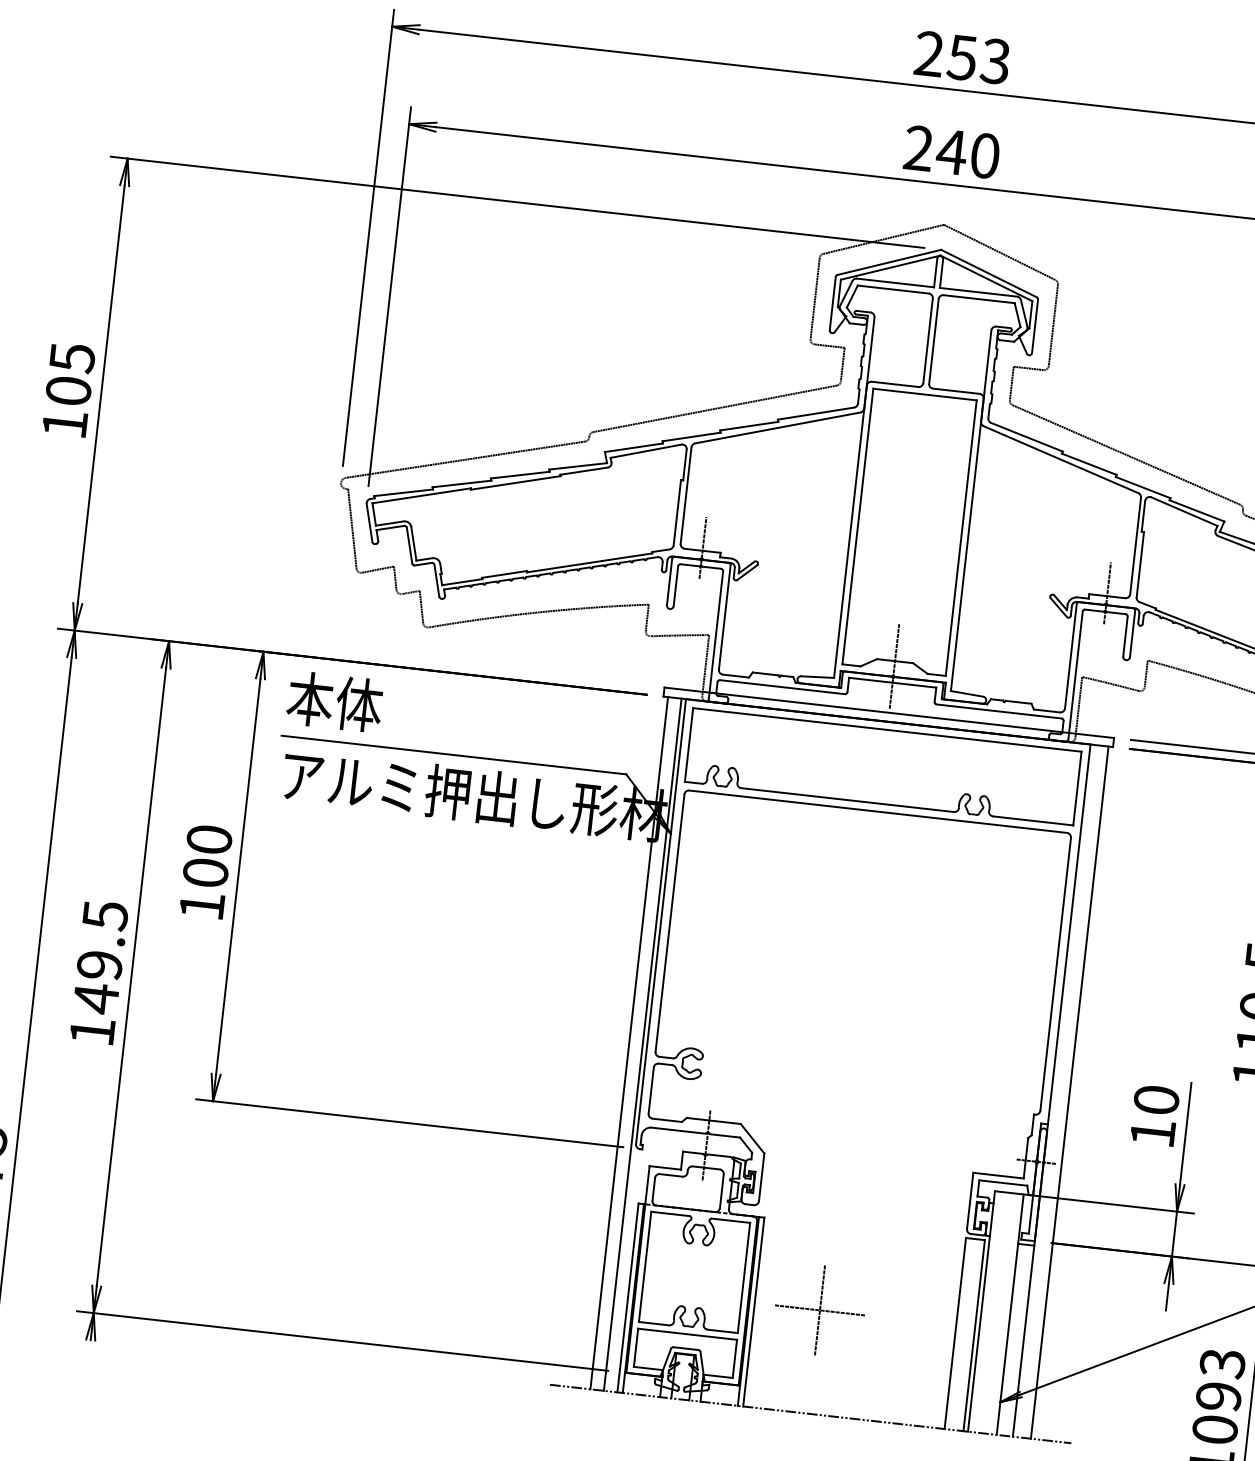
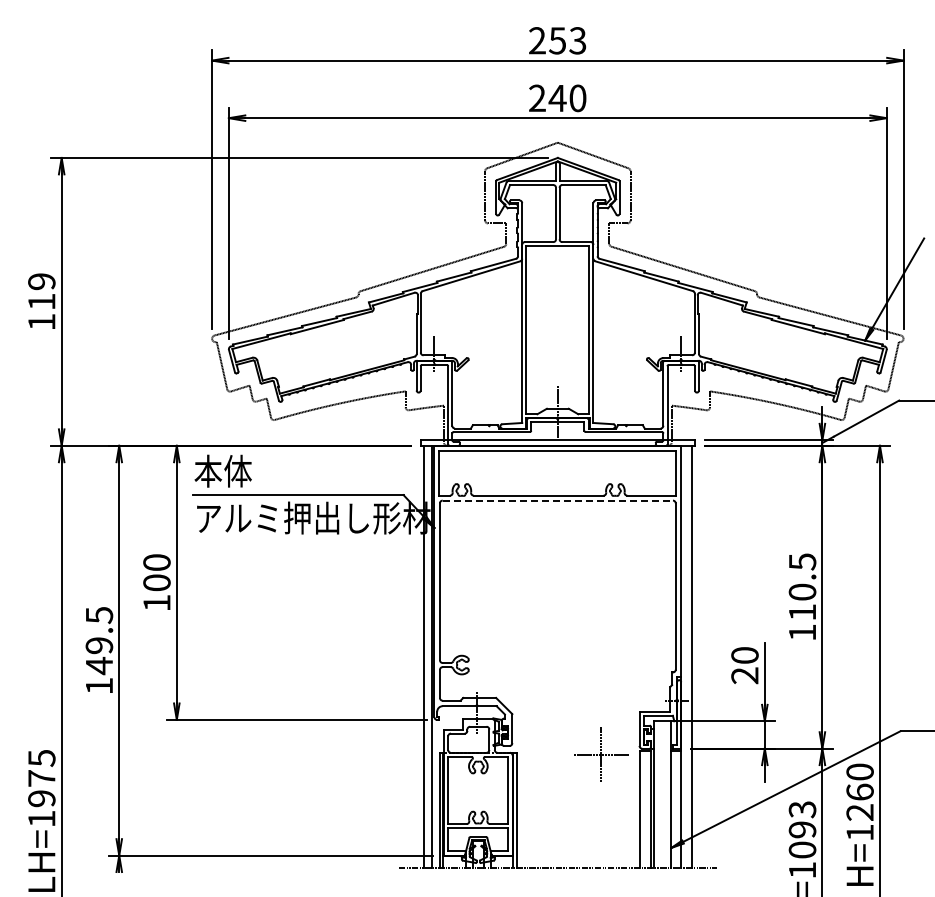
text: (70, 373) -> (41, 291), 105 -> 119
line: (879, 811) -> (558, 500), solid -> dashed
text: (1152, 1132) -> (744, 675), 10 -> 20
part: (820, 1309) -> (601, 754), moved

